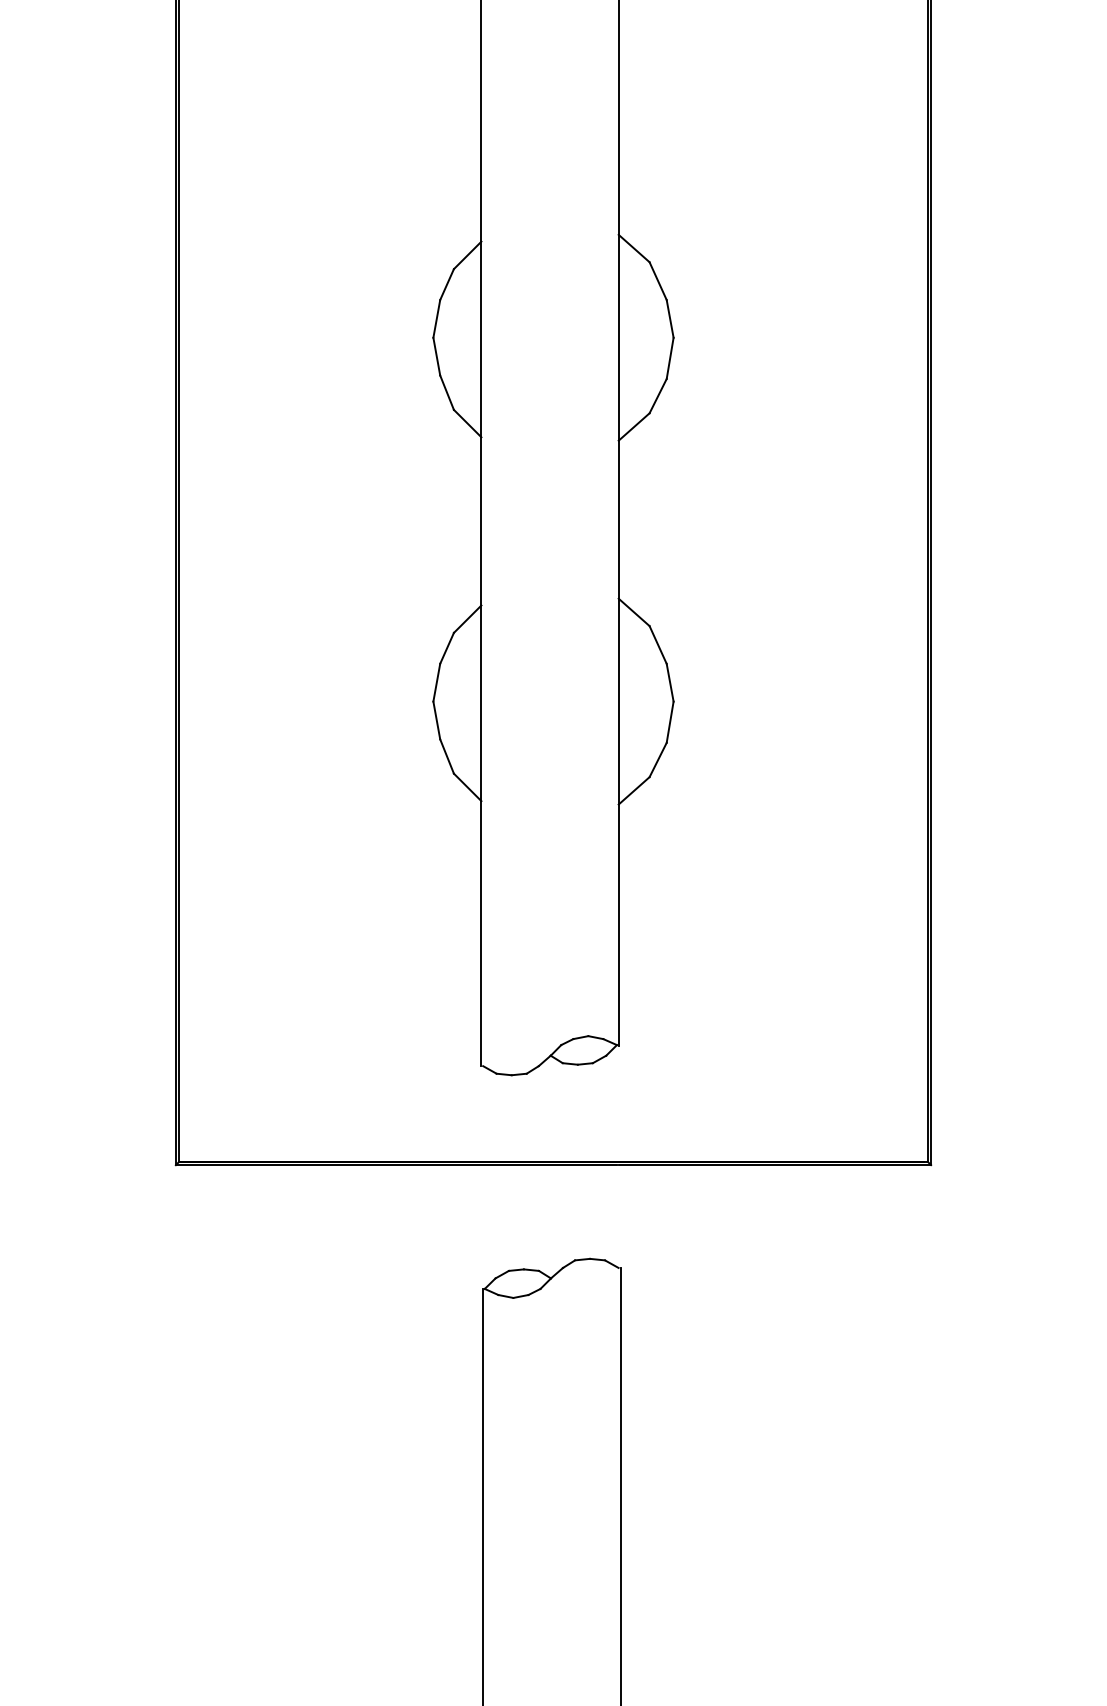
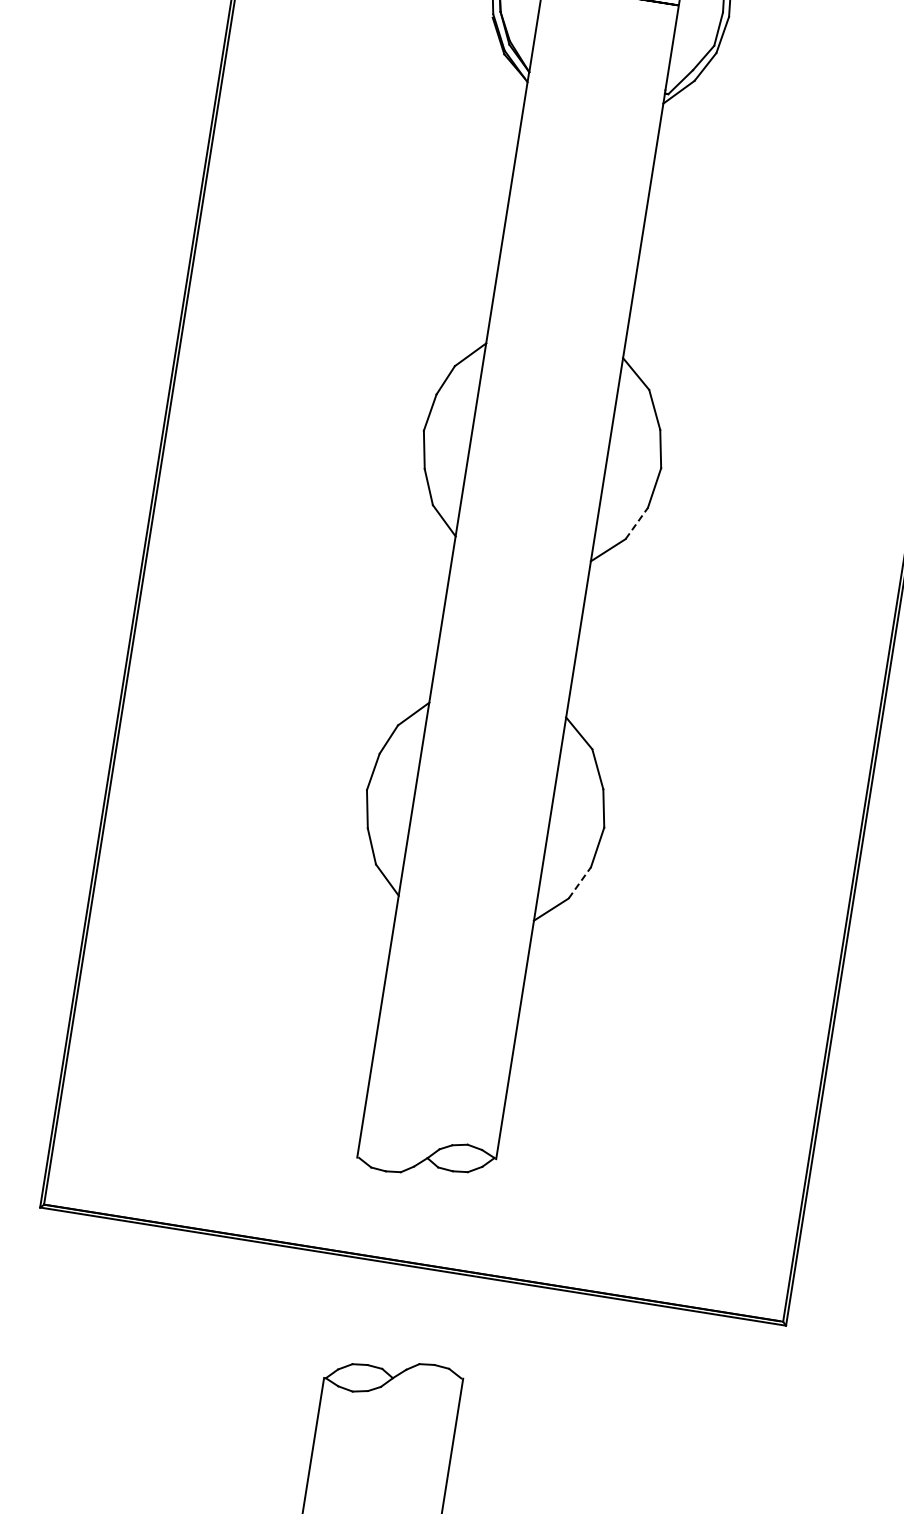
line: (658, 395) -> (637, 522), solid -> dashed
line: (658, 759) -> (580, 882), solid -> dashed

